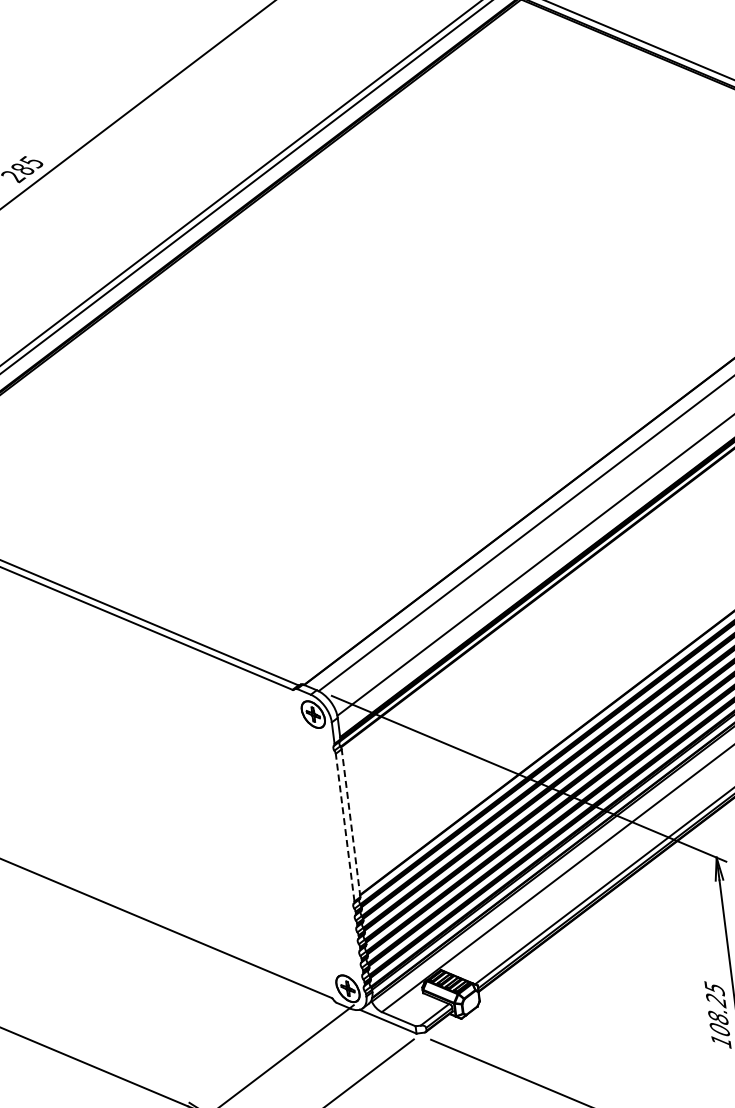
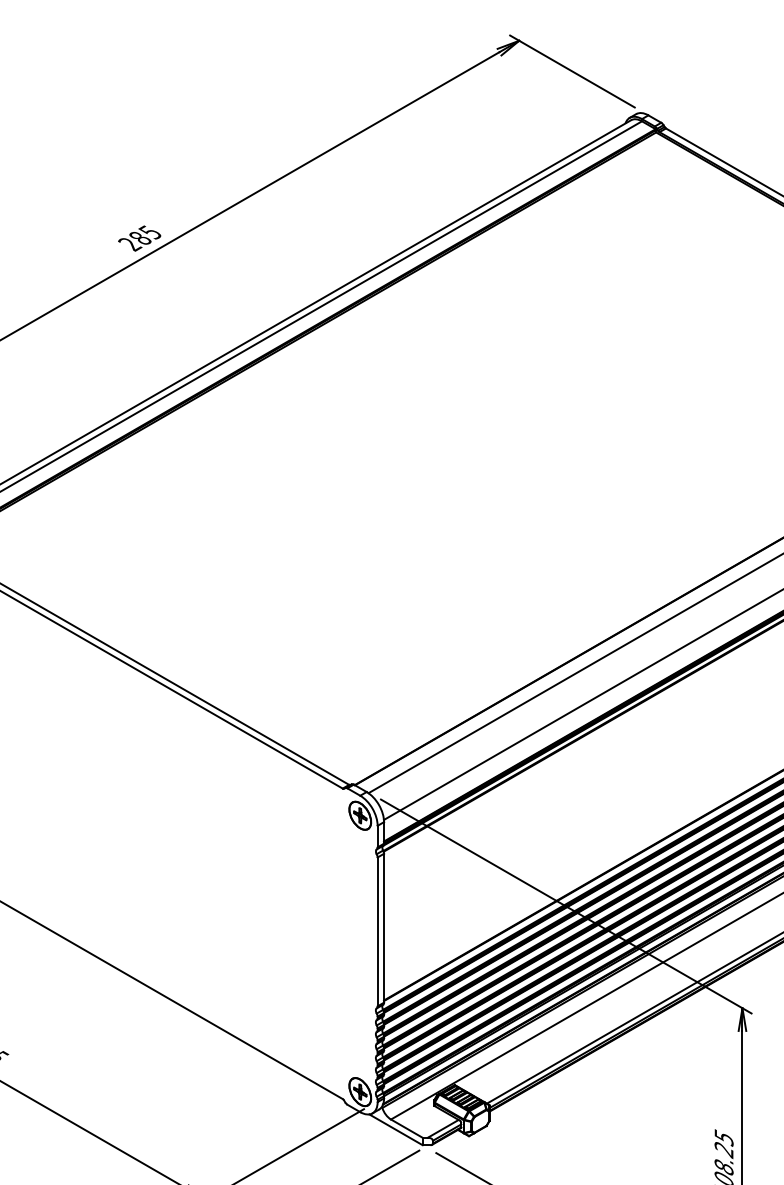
line: (351, 822) -> (384, 927), dashed -> solid
line: (344, 827) -> (377, 931), dashed -> solid

